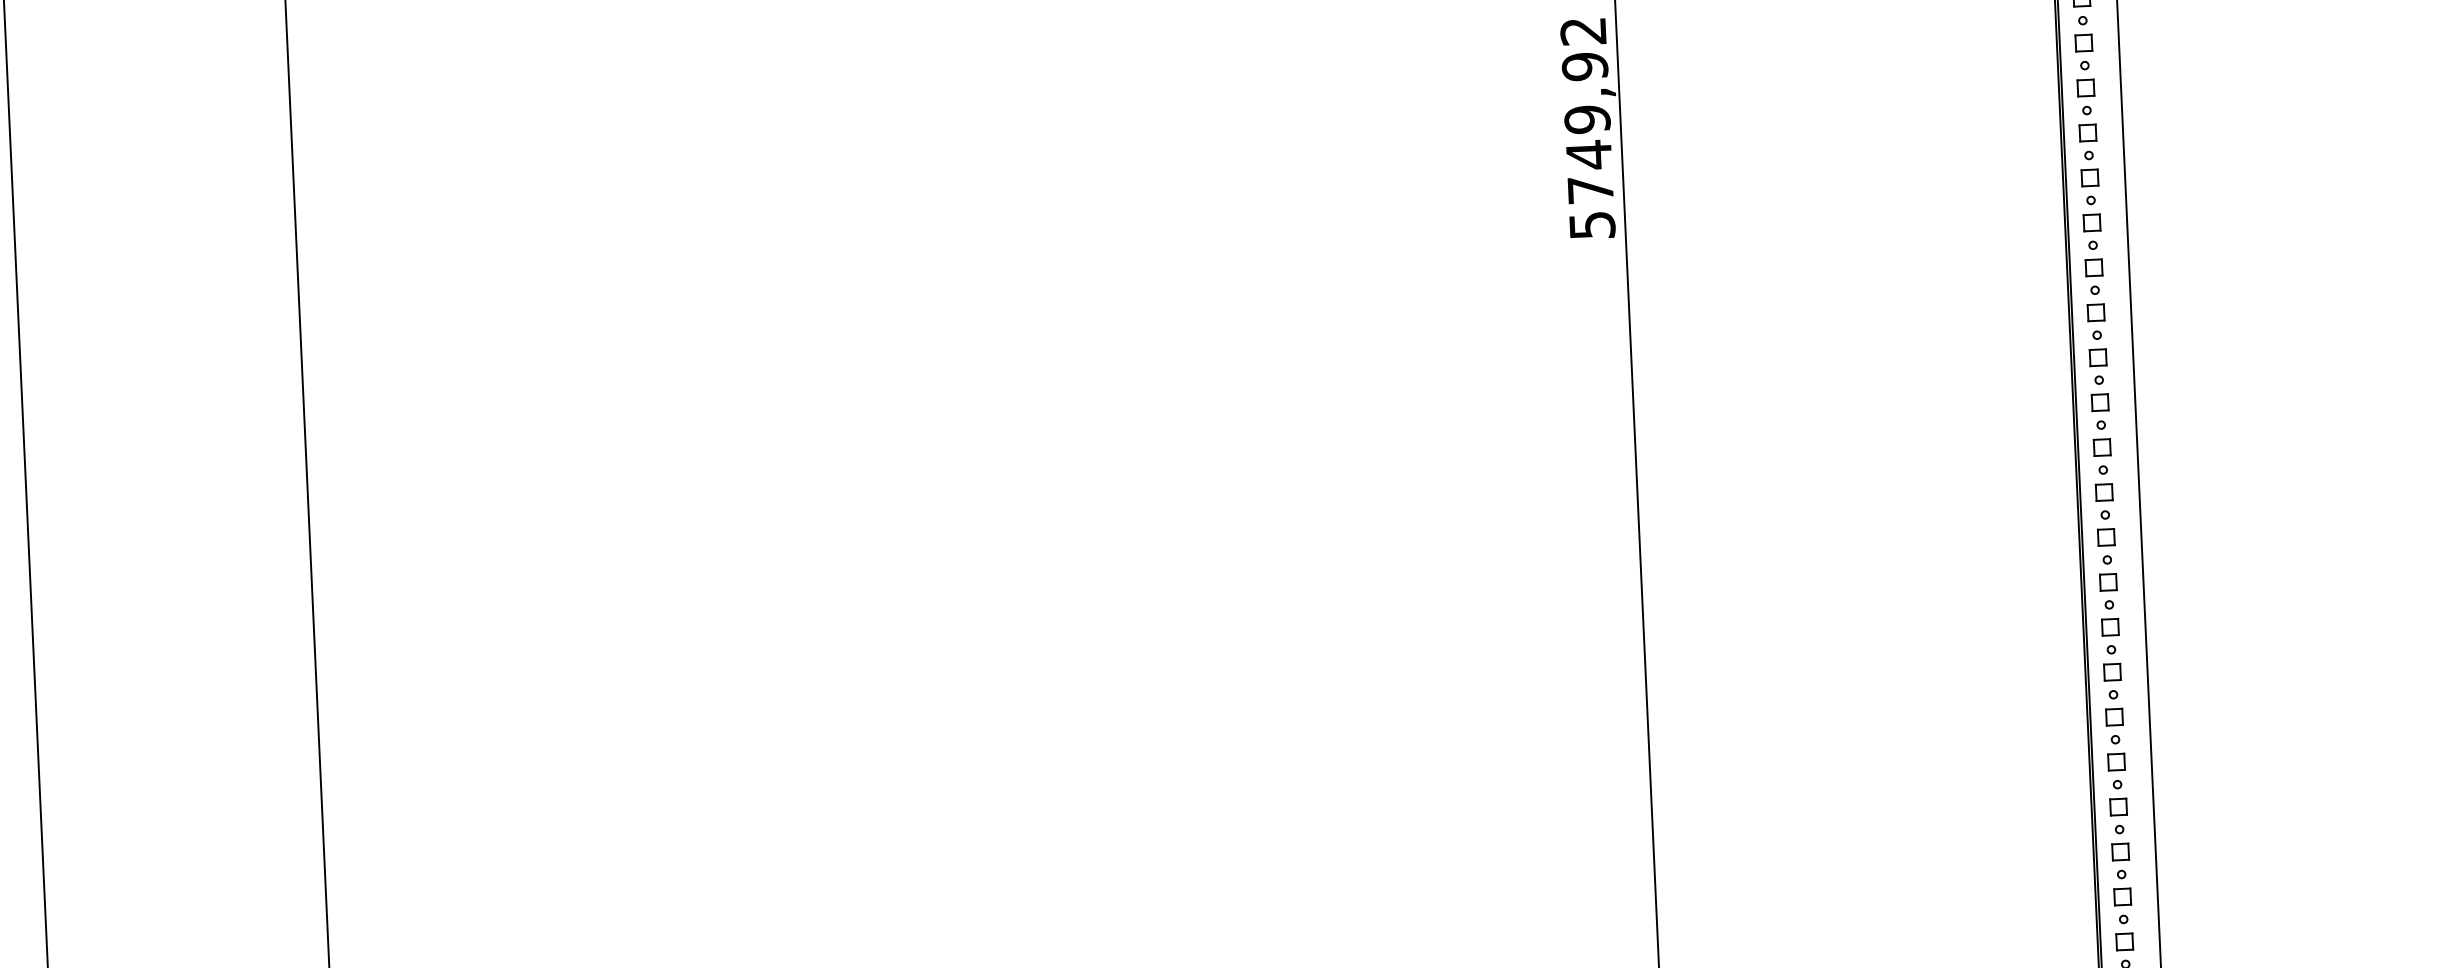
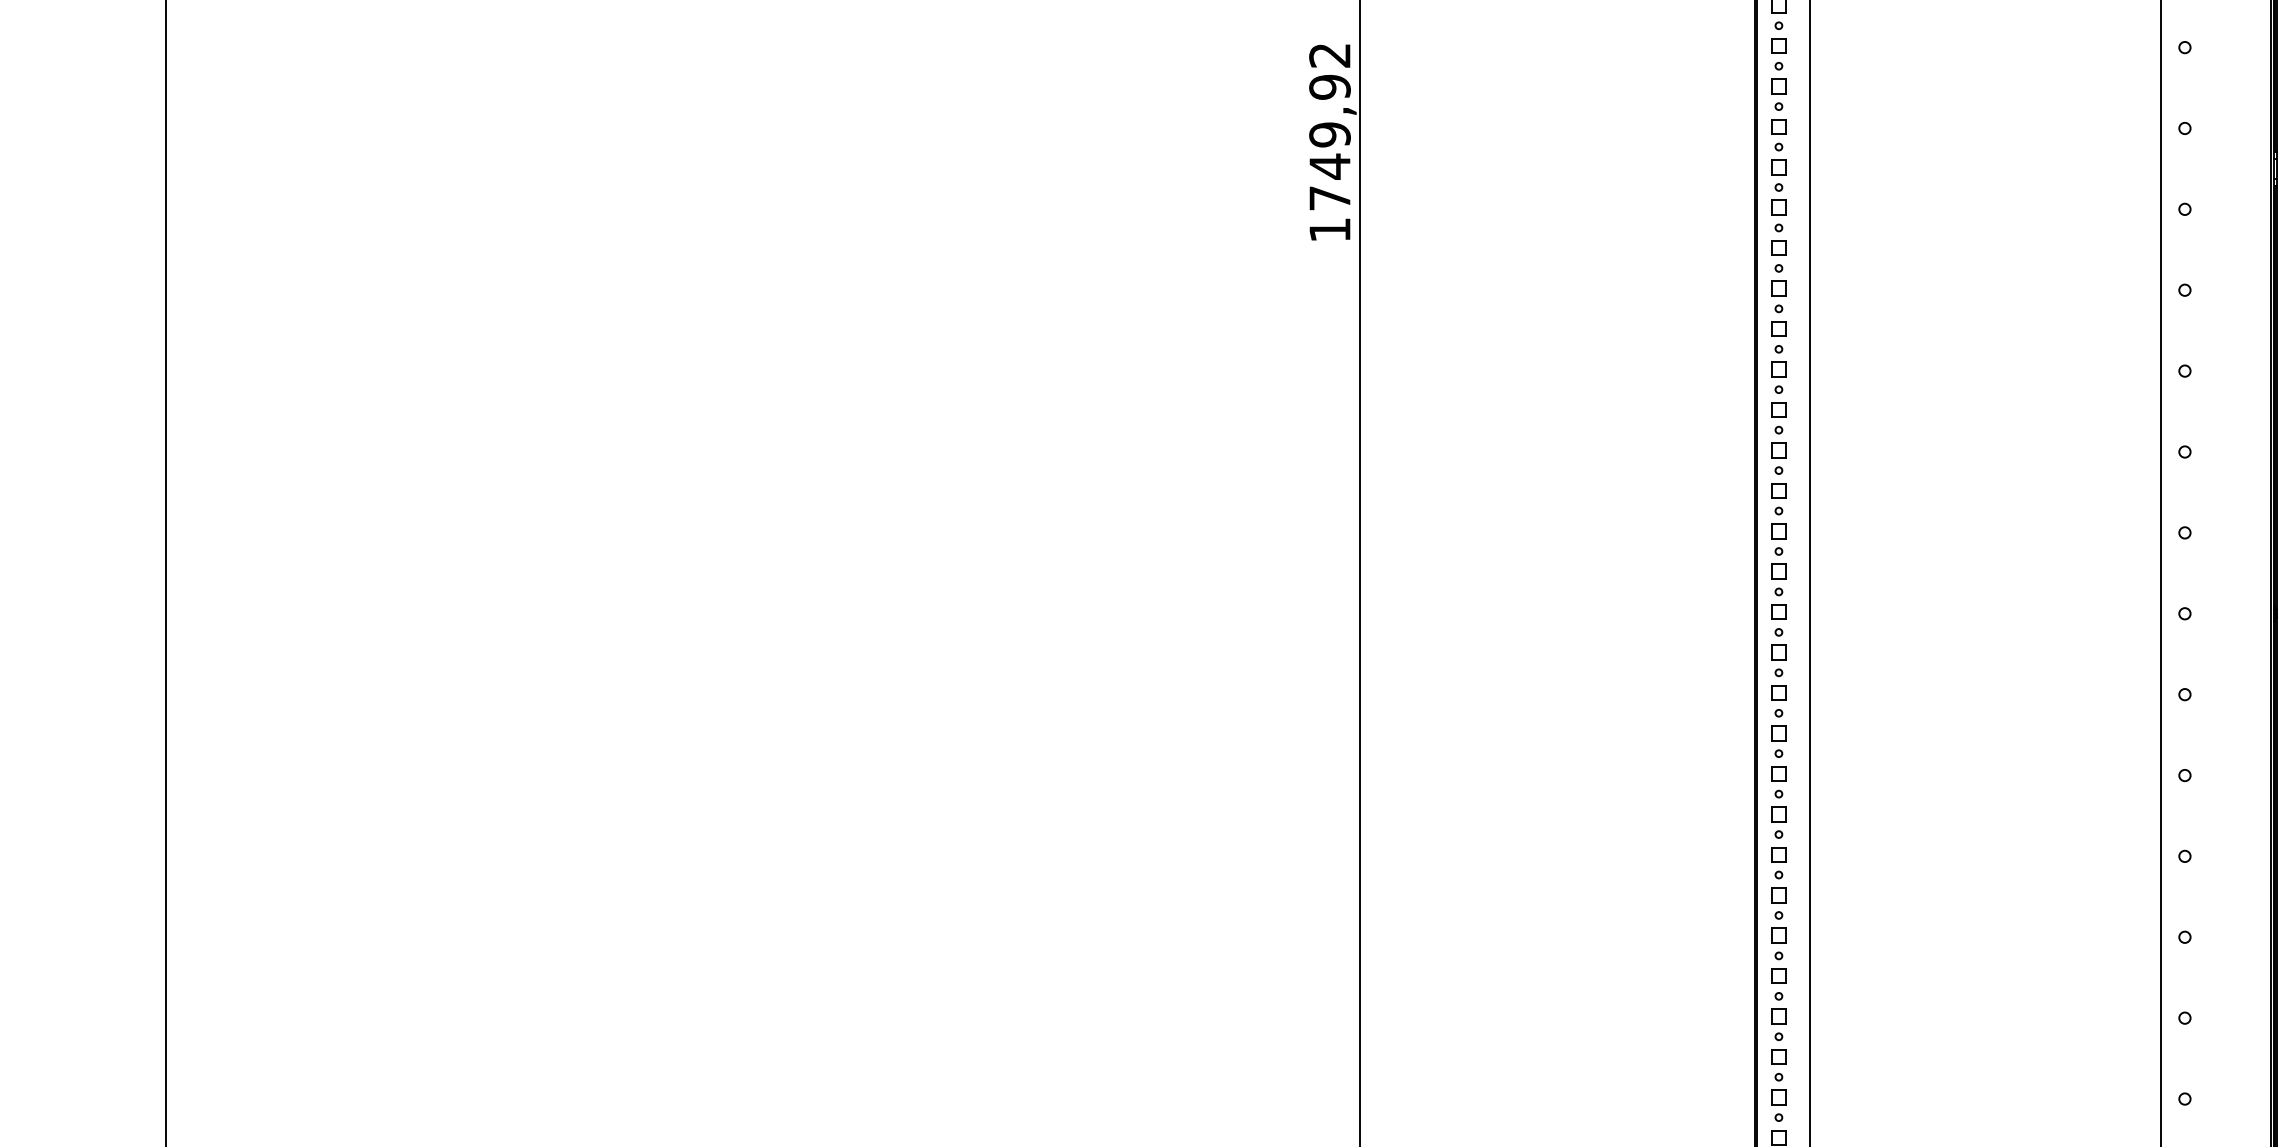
text: (1591, 225) -> (1329, 230), 5749,92 -> 1749,92

